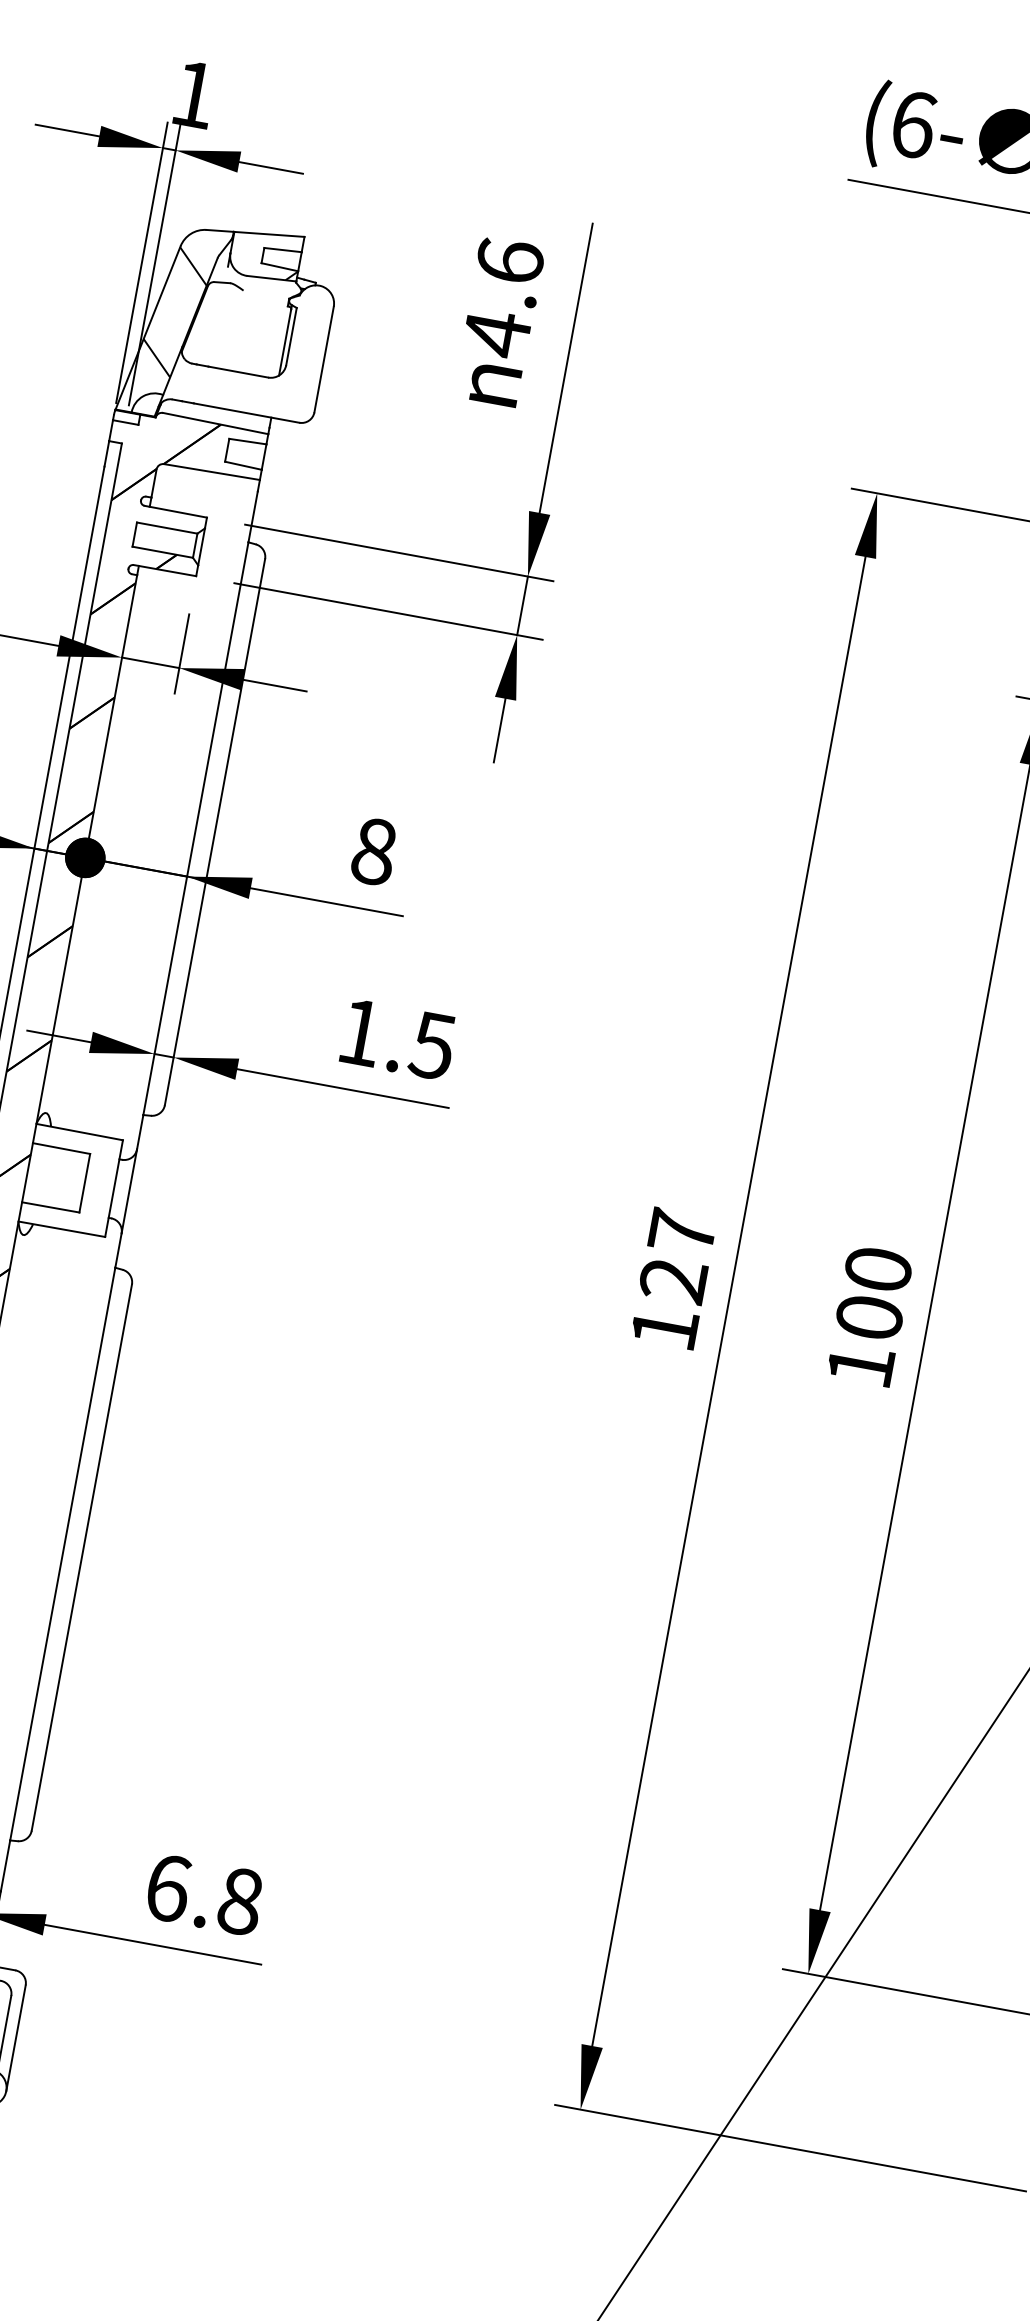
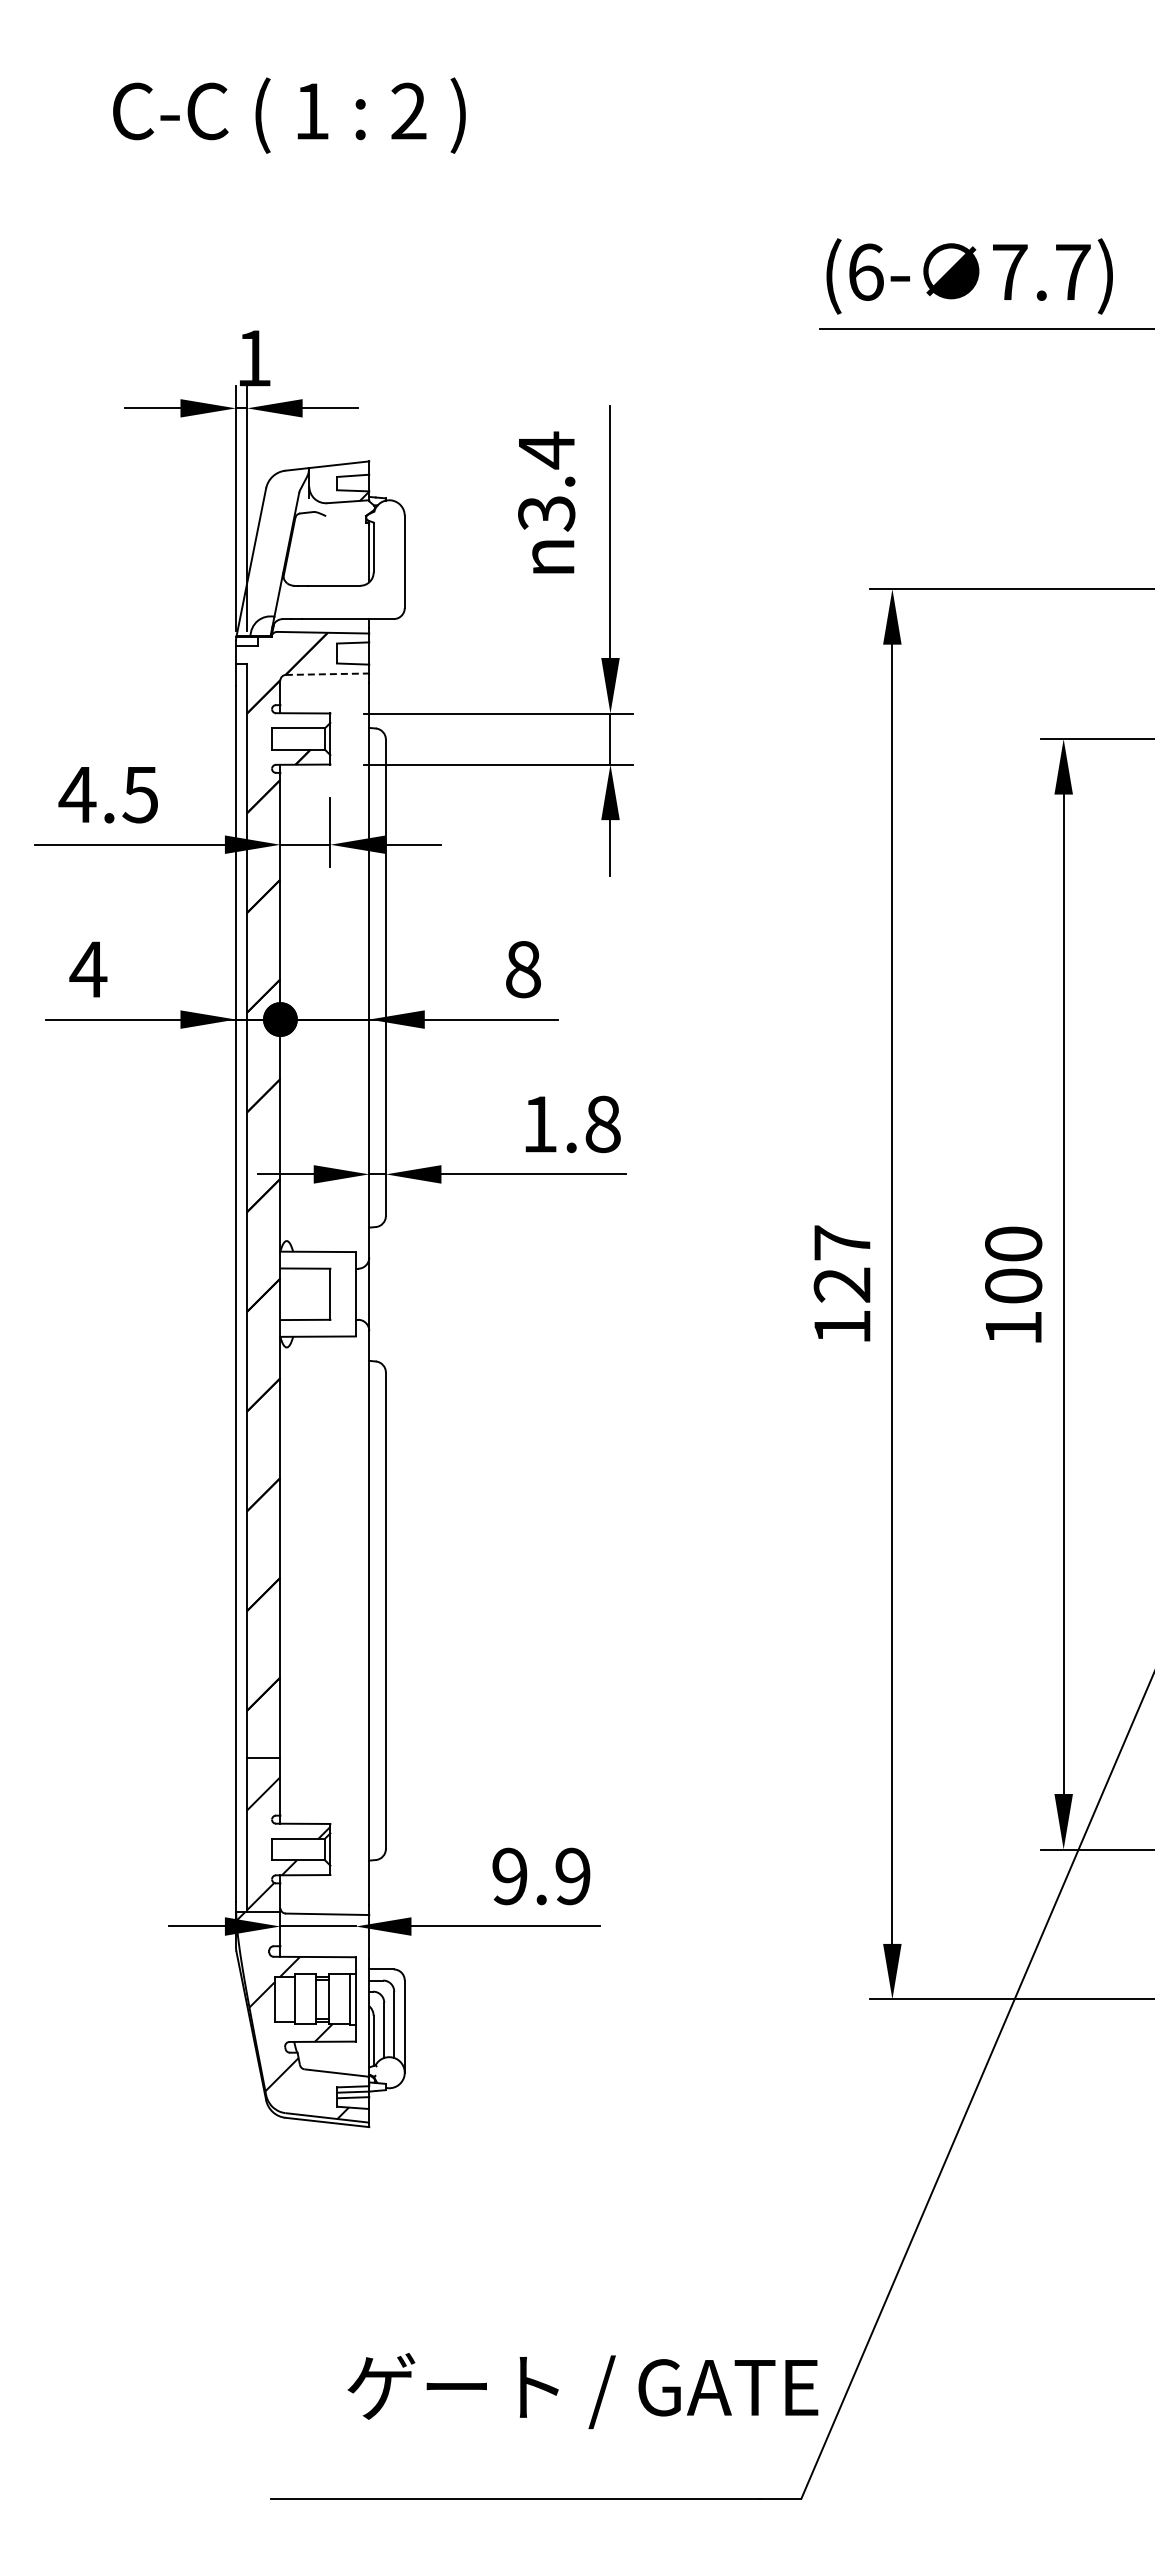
text: (503, 297) -> (546, 481), 4.6 -> 3.4
hatch: (175, 311) -> (271, 544), removed
line: (211, 472) -> (327, 674), solid -> dashed
text: (432, 1045) -> (602, 1124), 1.5 -> 1.8
text: (204, 1894) -> (541, 1876), 6.8 -> 9.9

